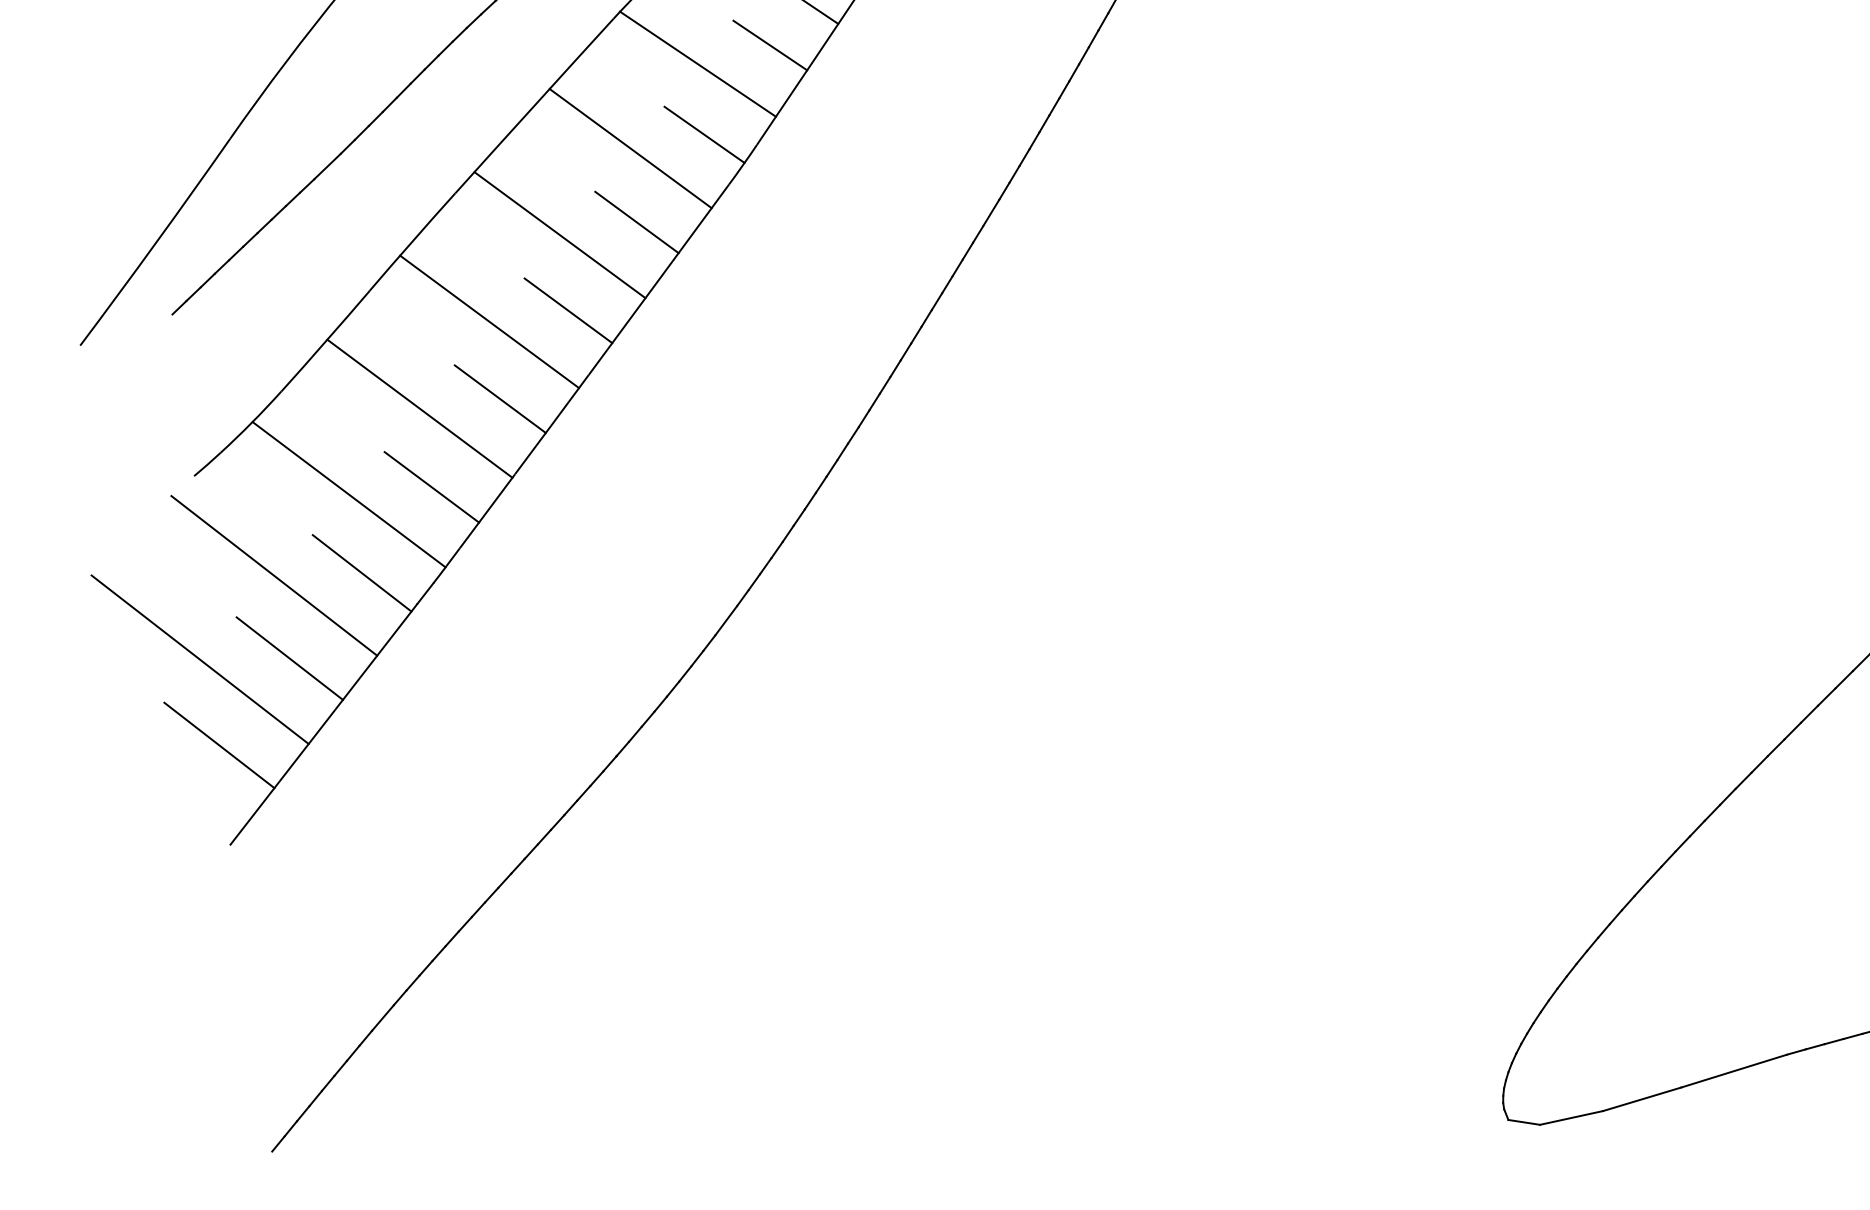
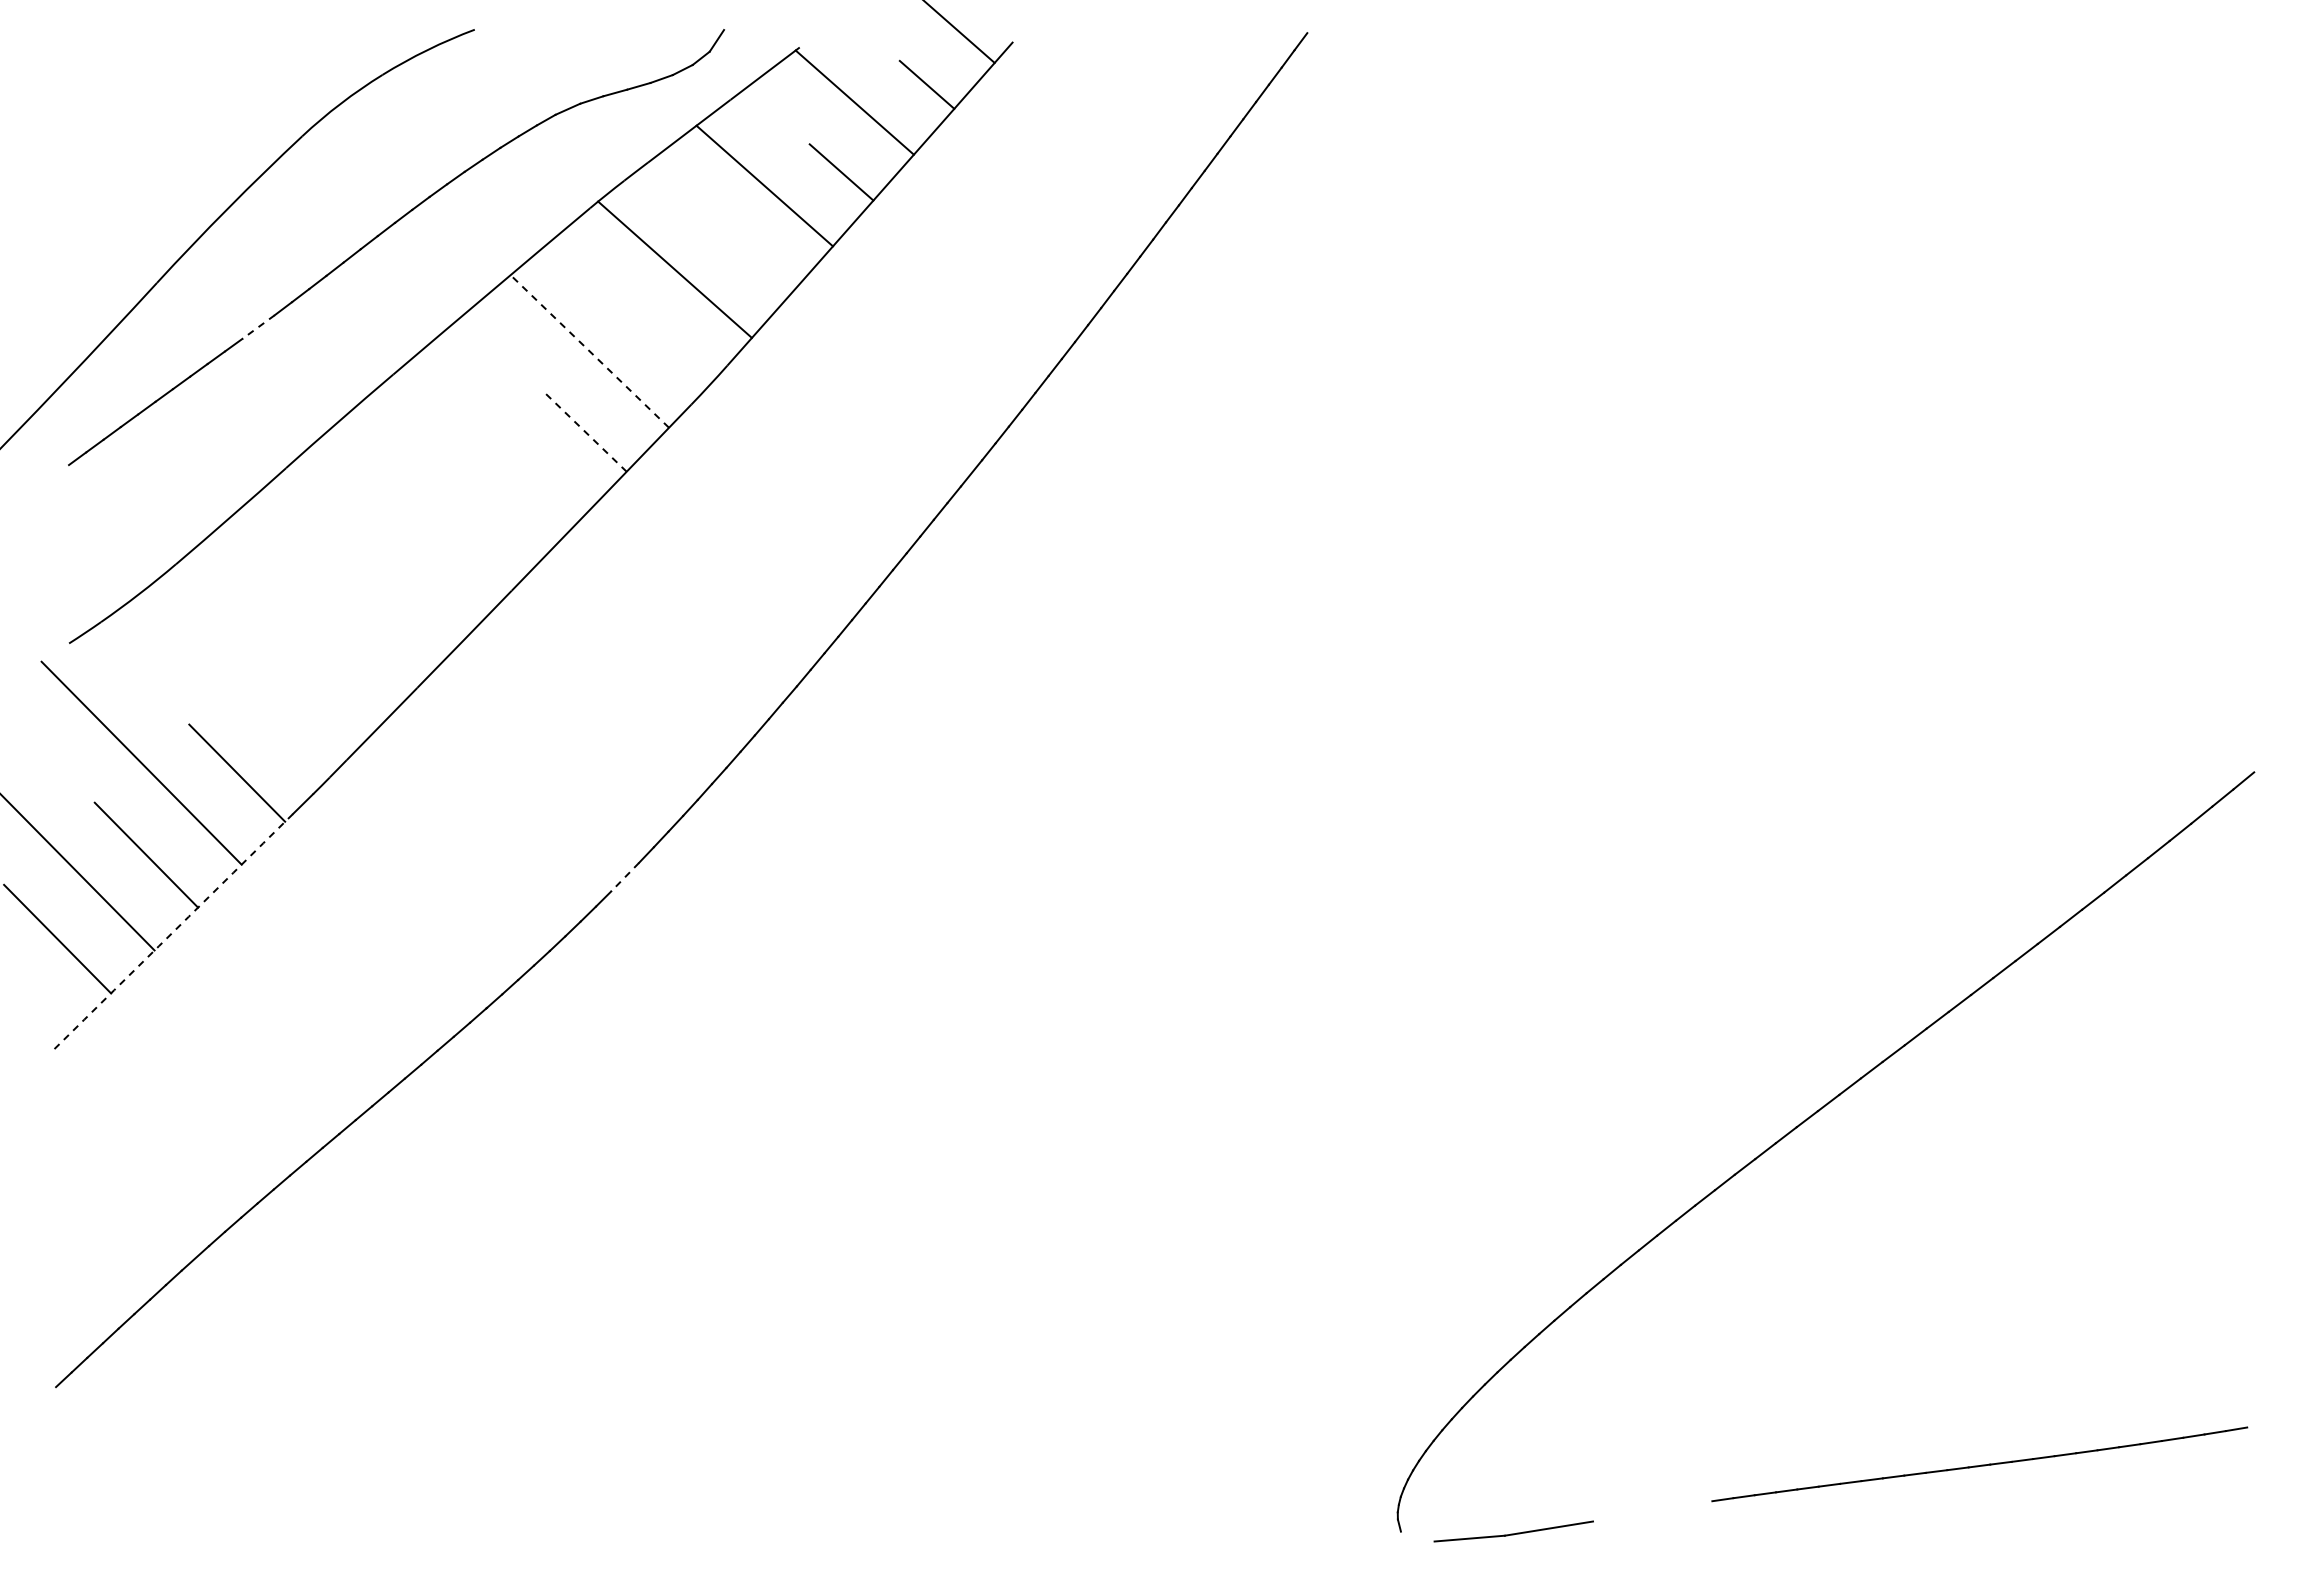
line: (769, 45) -> (755, 259), removed
line: (704, 135) -> (671, 347), removed
line: (630, 148) -> (589, 351), solid -> dashed
line: (327, 166) -> (258, 327), solid -> dashed
line: (636, 222) -> (585, 432), solid -> dashed
line: (559, 234) -> (500, 434), removed
line: (568, 310) -> (498, 517), removed
line: (489, 321) -> (411, 518), removed
line: (499, 399) -> (411, 604), removed
line: (419, 408) -> (323, 602), removed
line: (432, 486) -> (325, 689), removed
line: (349, 494) -> (234, 685), removed
line: (726, 620) -> (625, 877), solid -> dashed
arc: (323, 724) -> (173, 931), solid -> dashed
line: (1733, 1071) -> (1652, 1511), removed
line: (1523, 1122) -> (1417, 1536), removed

